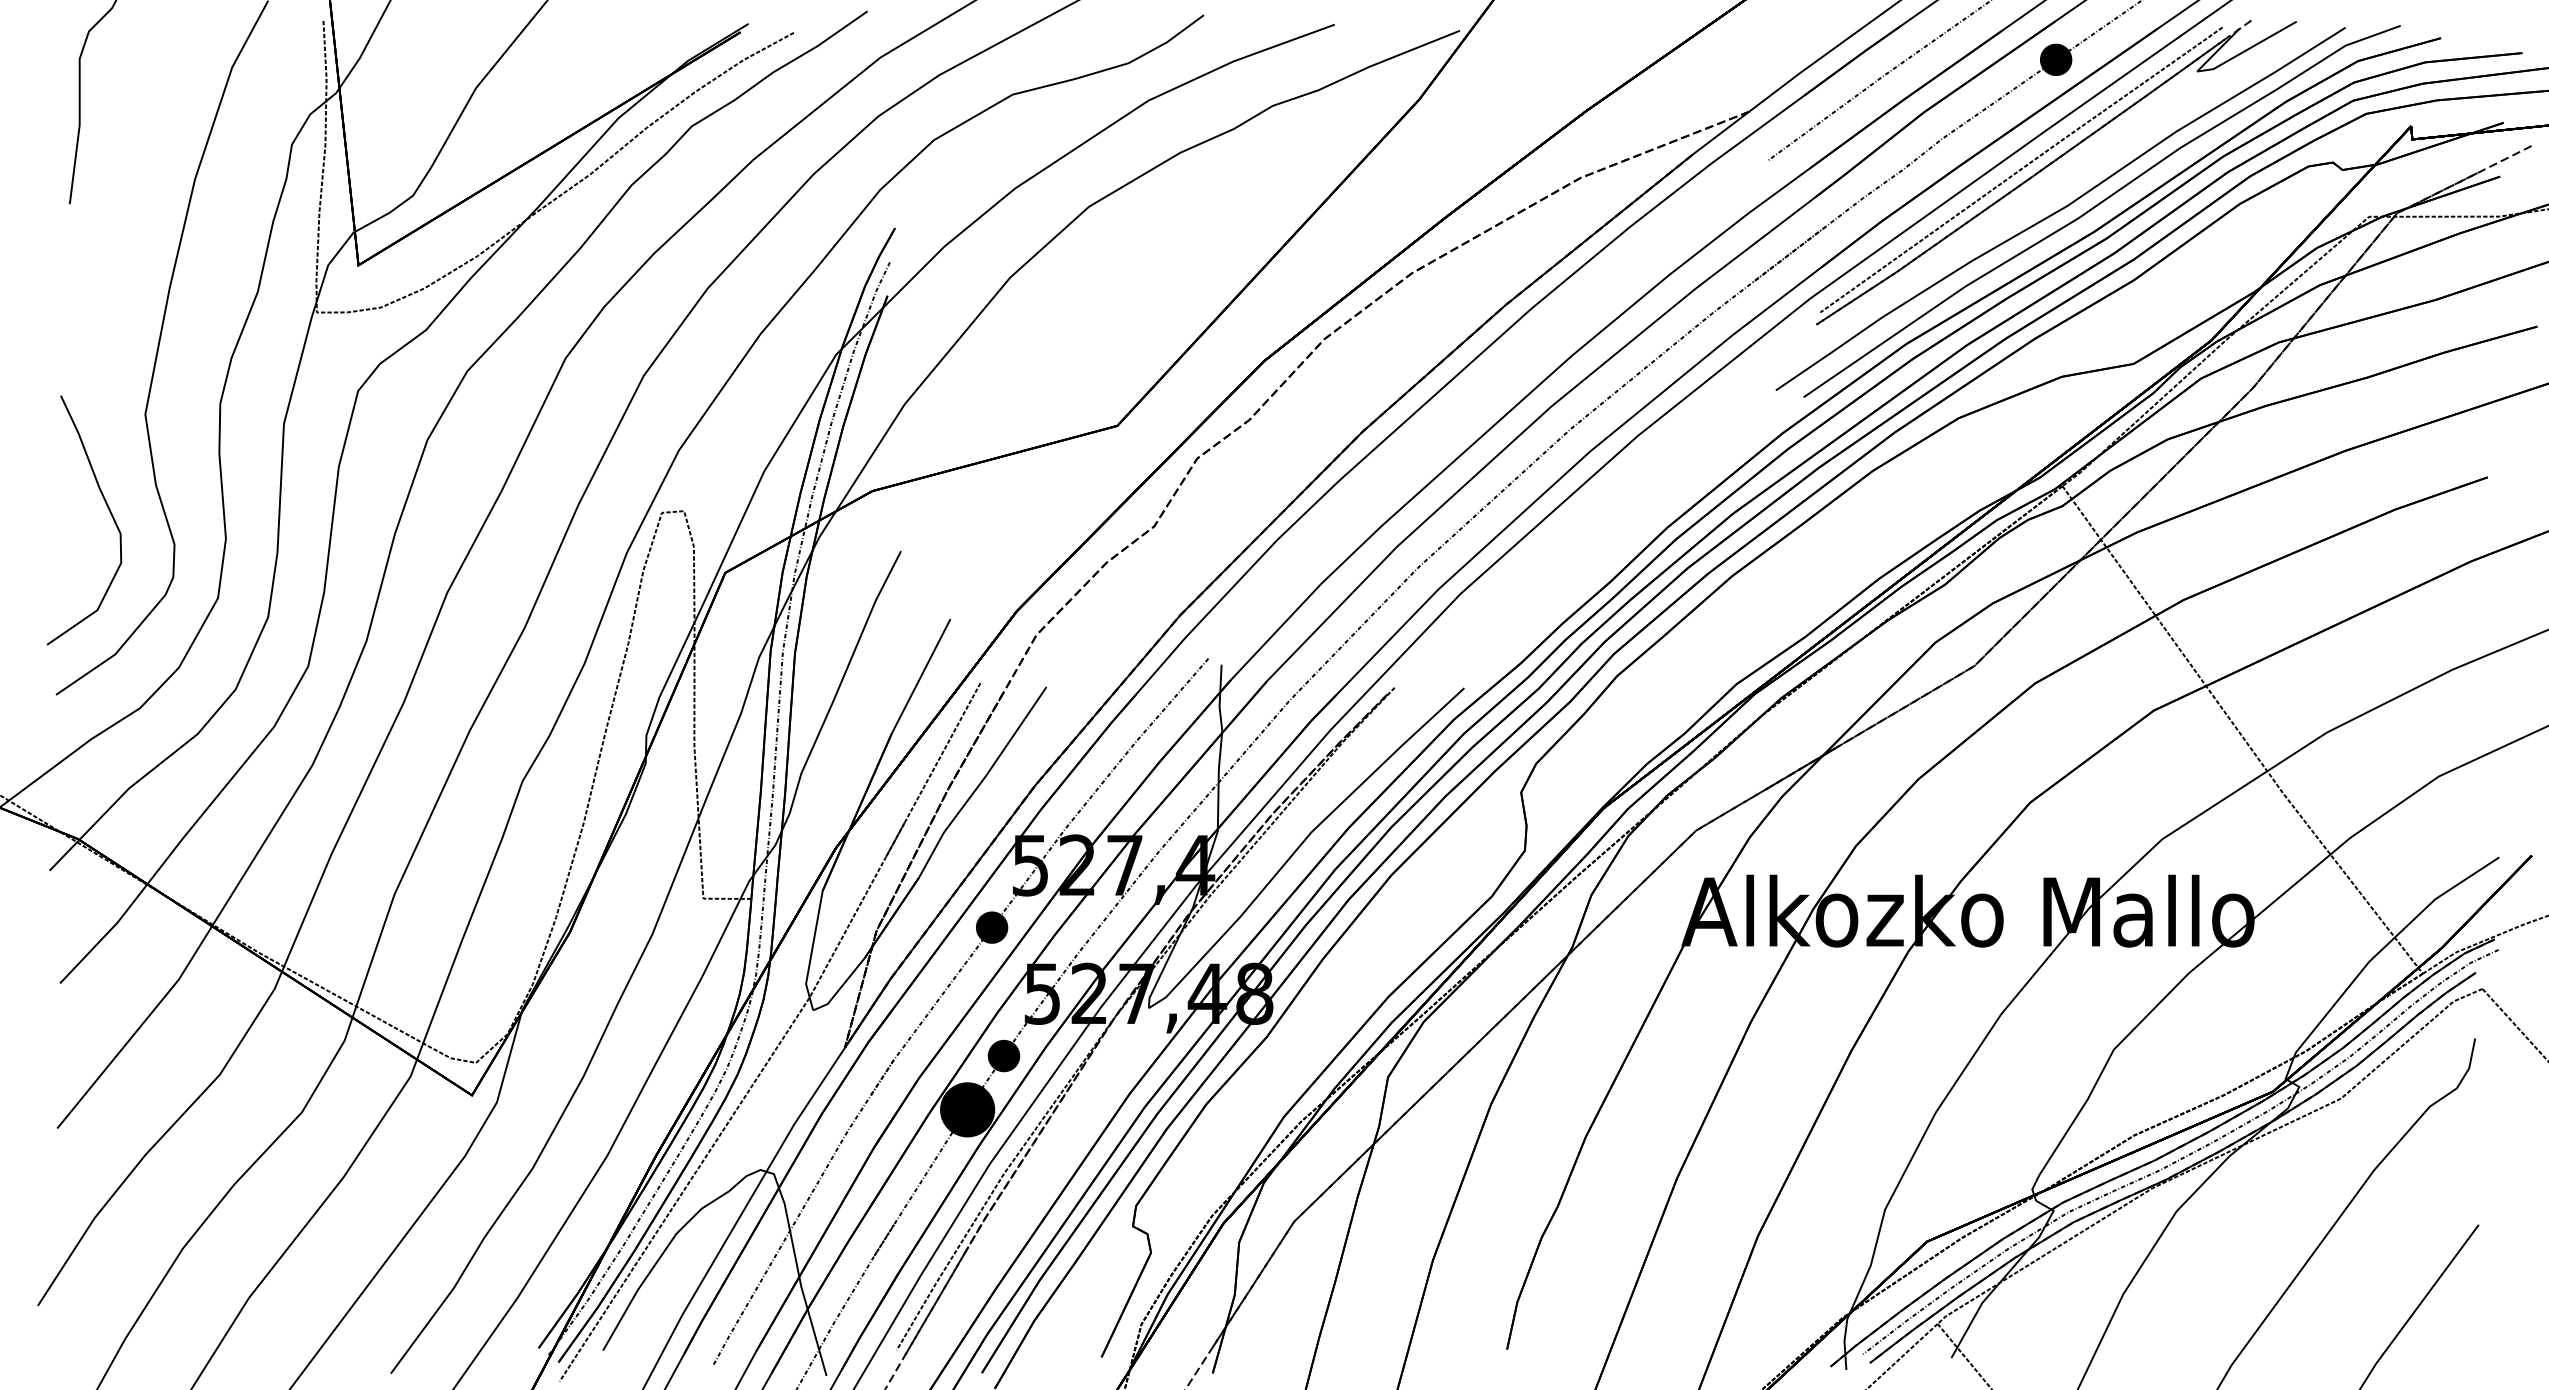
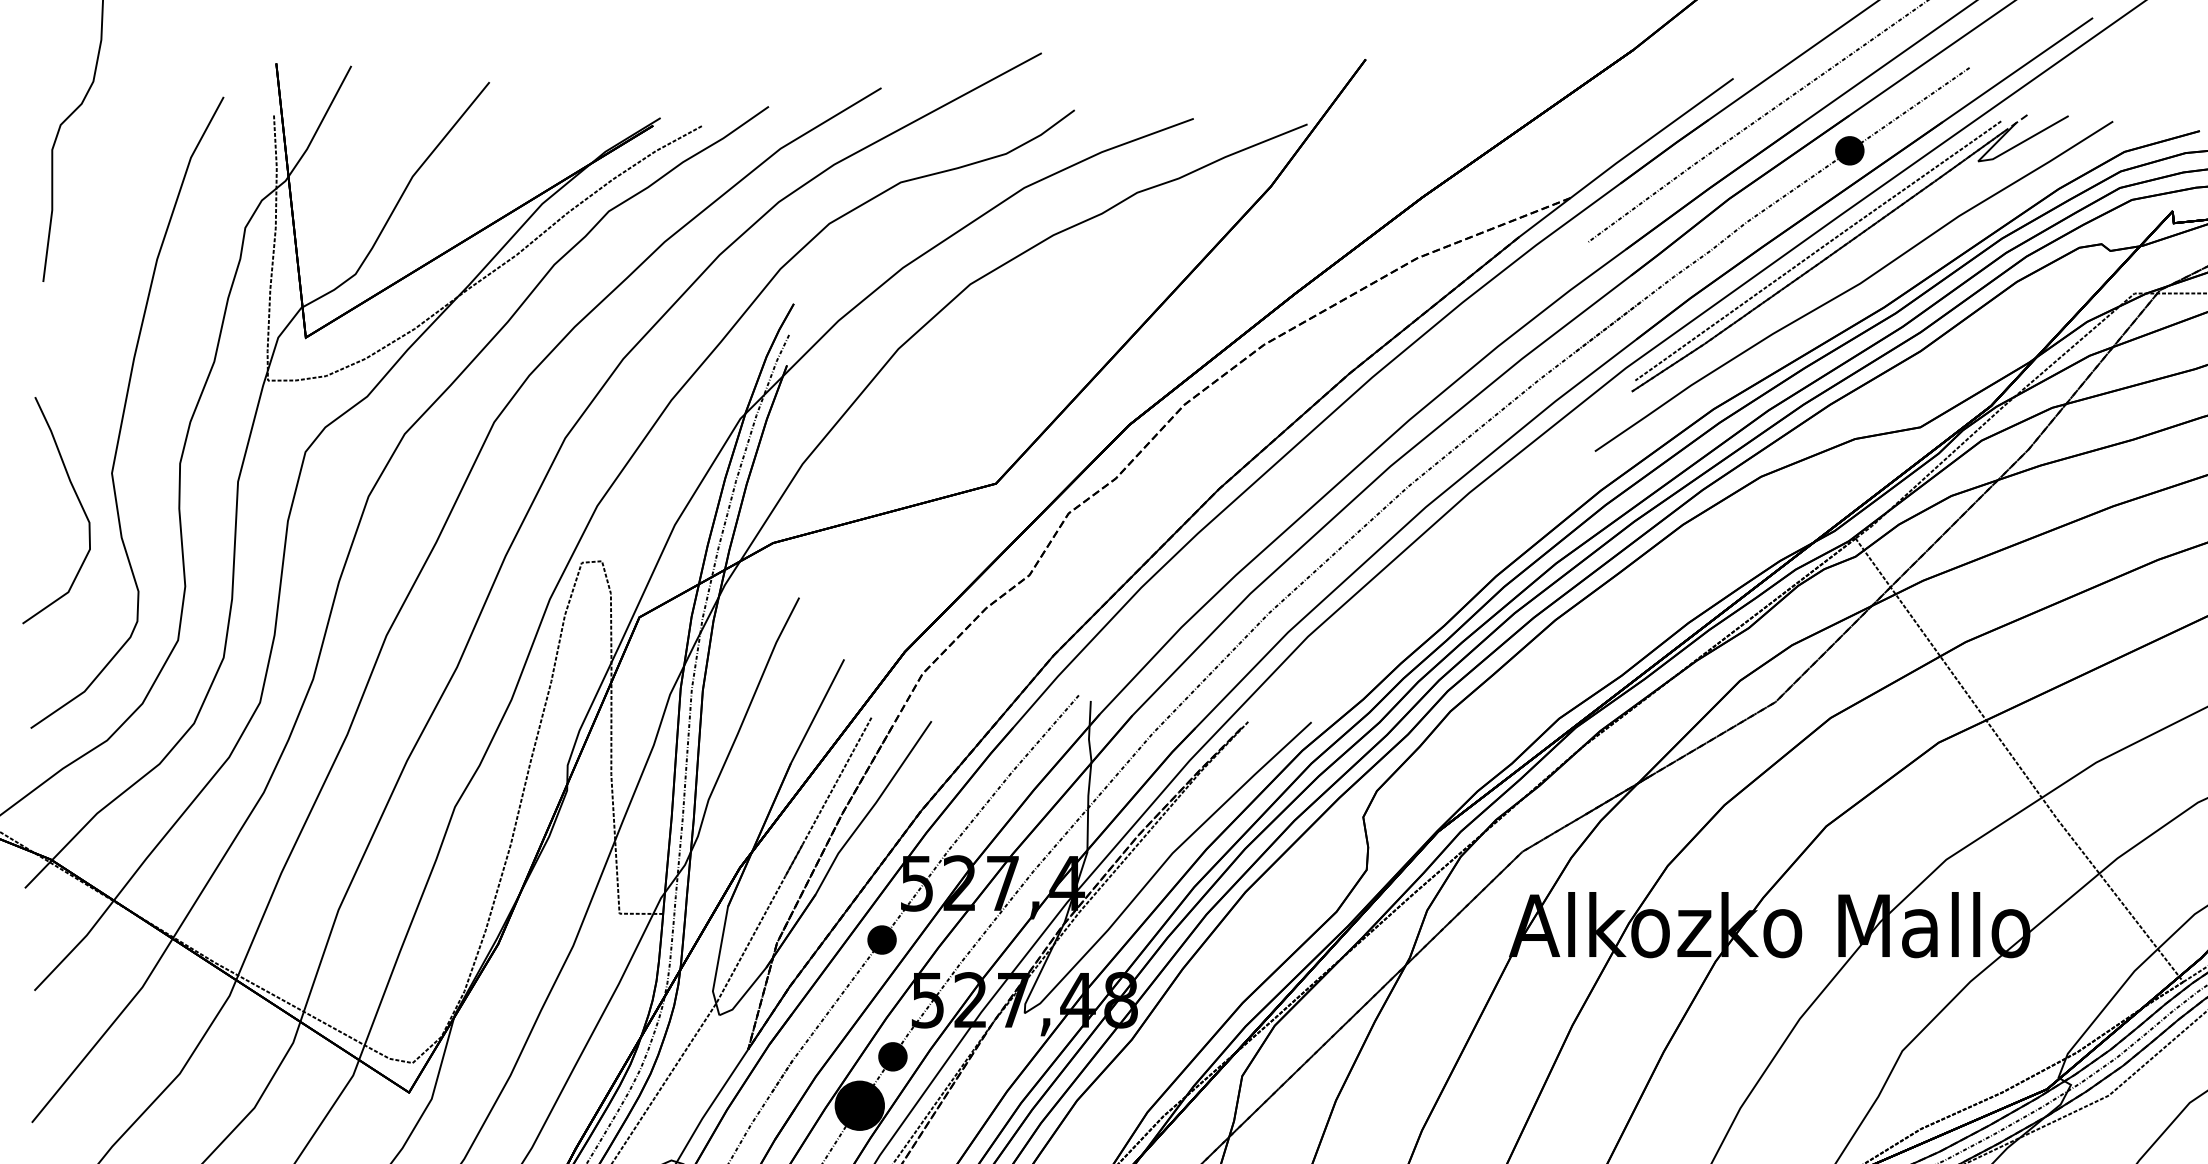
curve: (2097, 206) -> (1887, 284), removed
curve: (108, 510) -> (78, 501), moved

